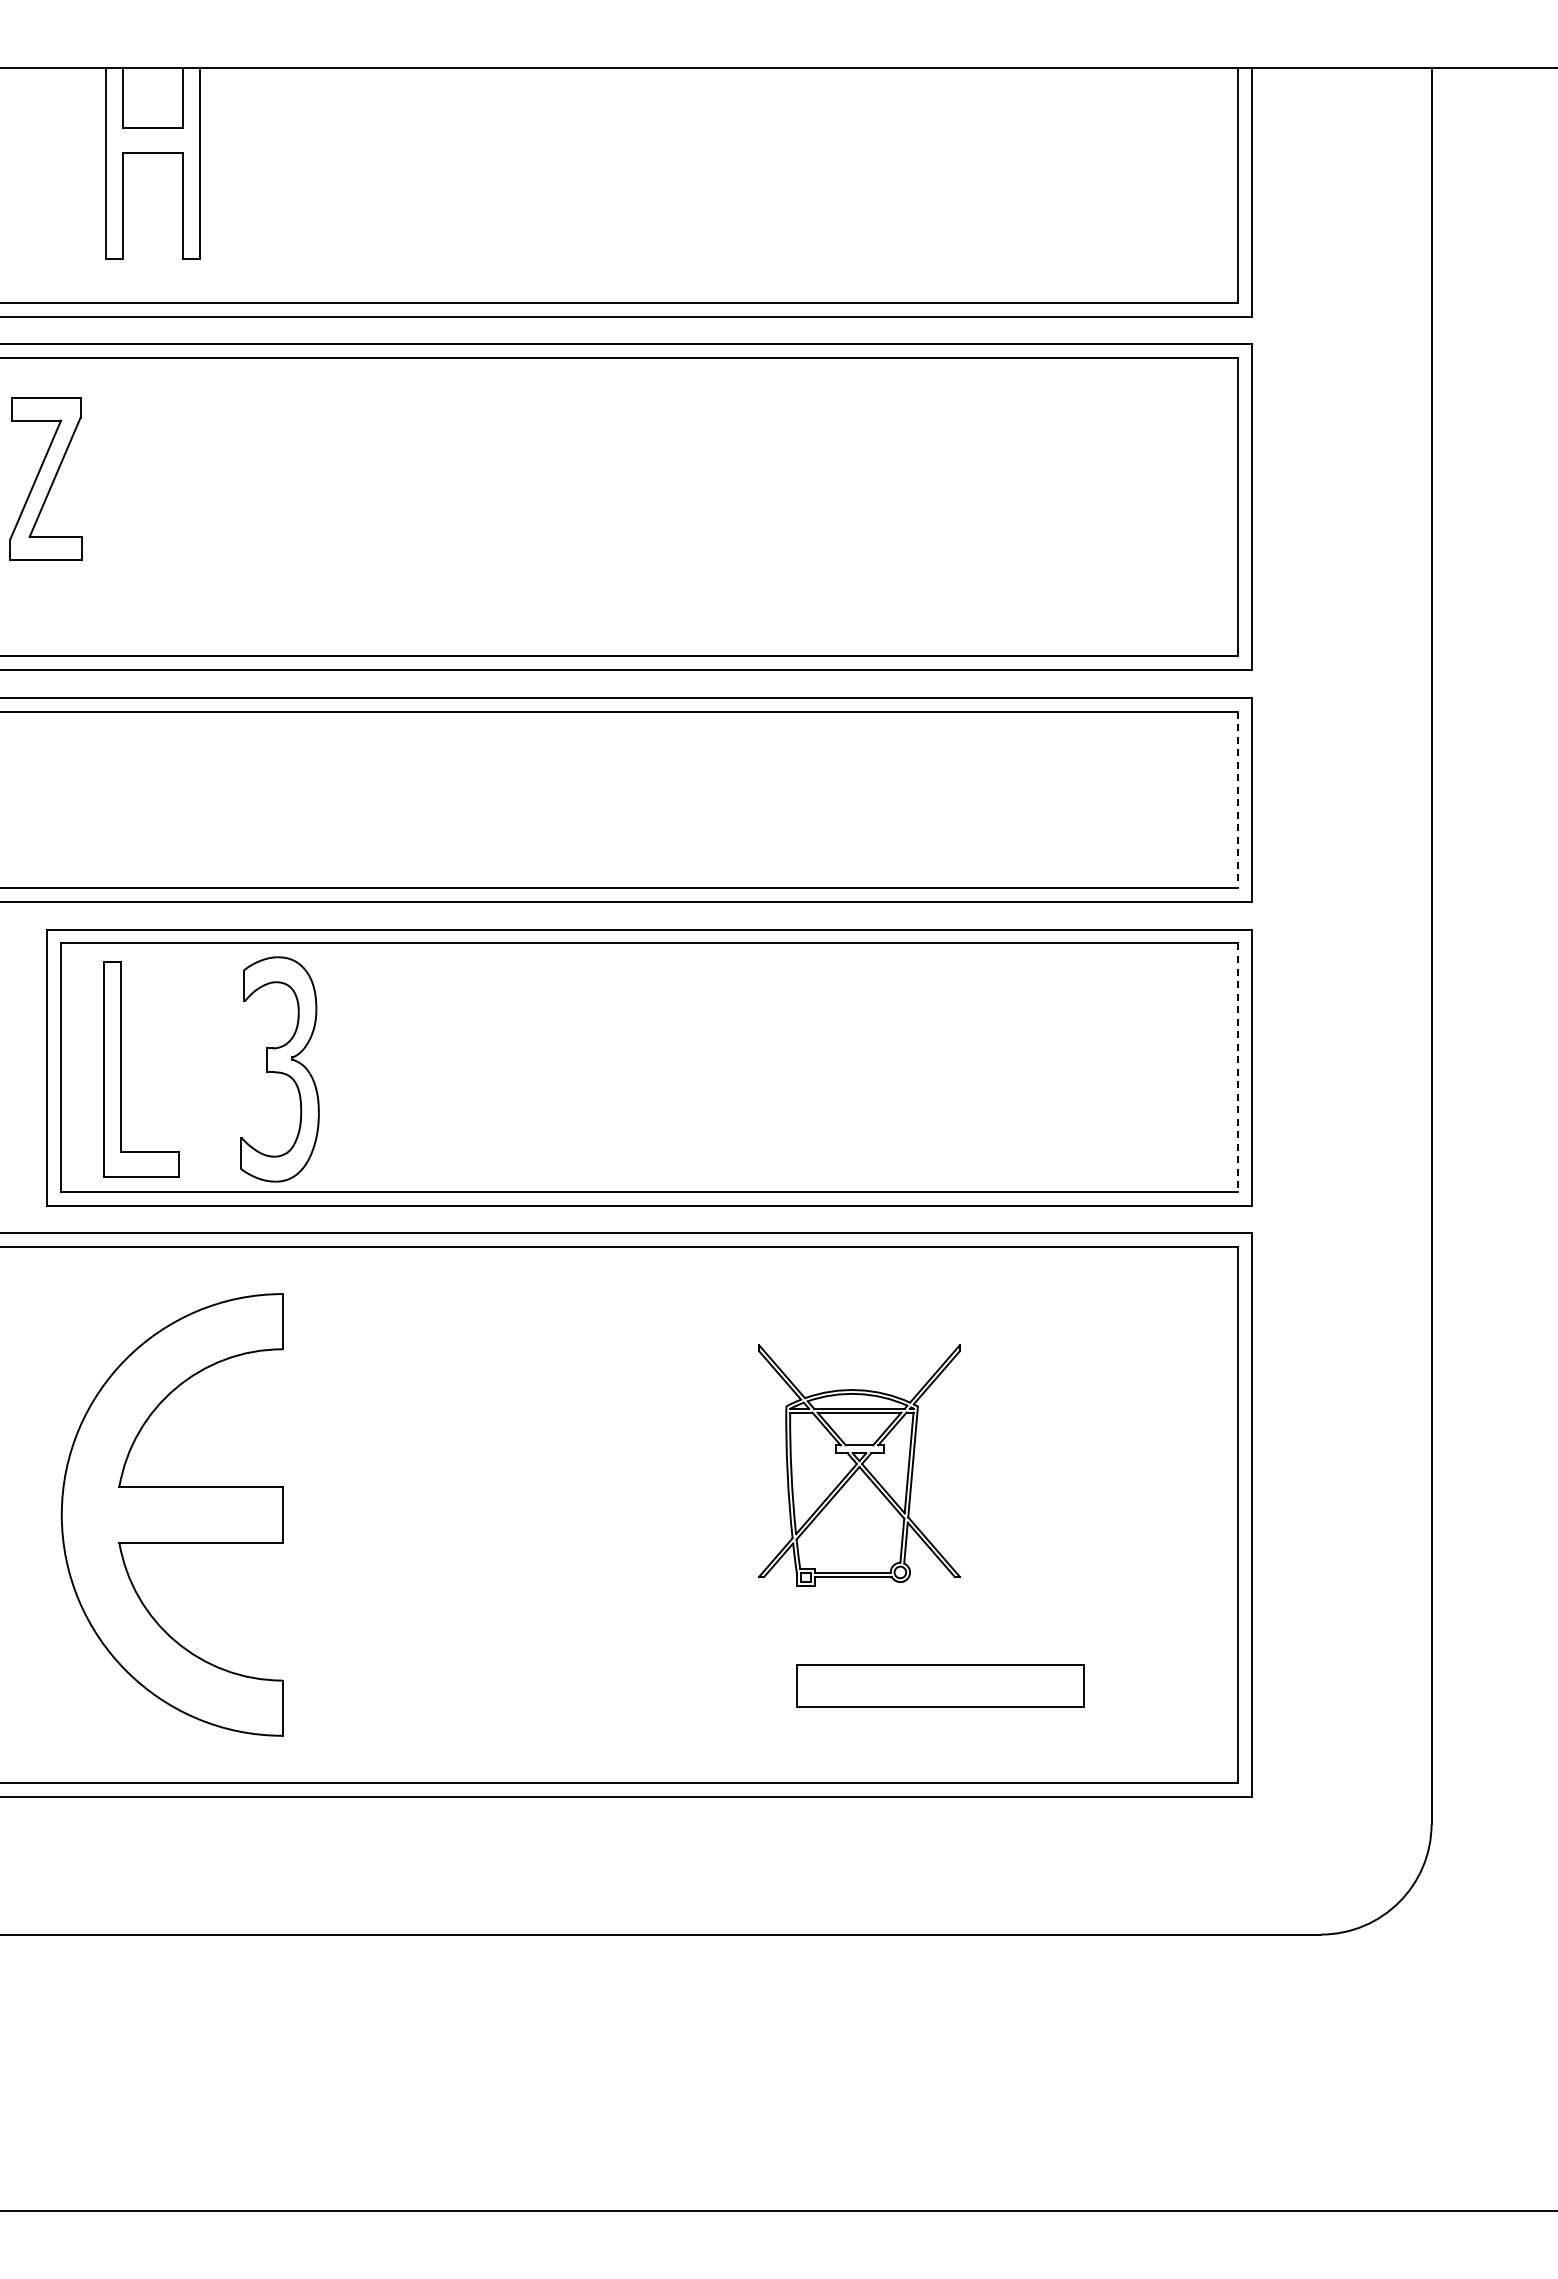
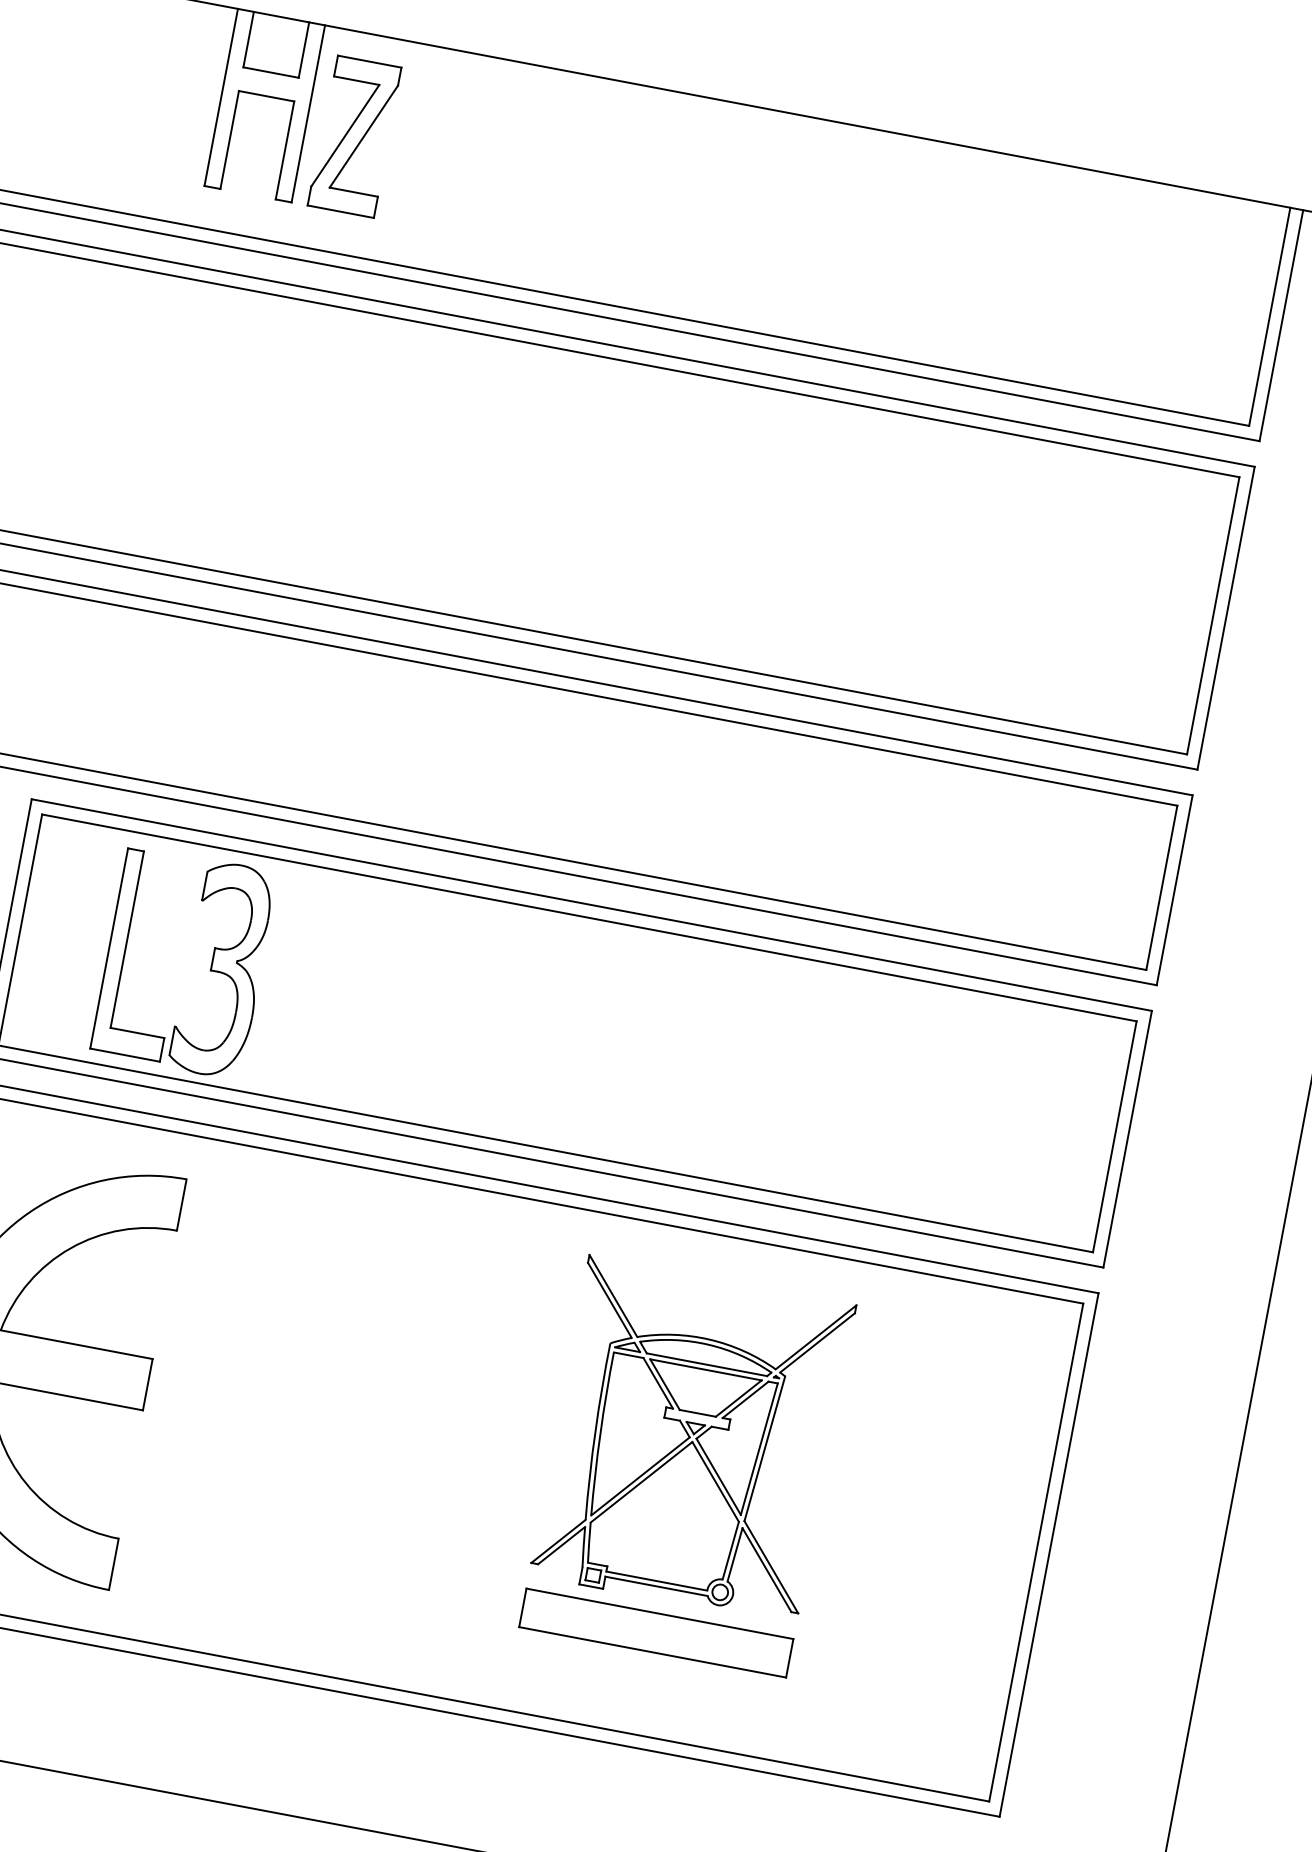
part: (45, 478) -> (354, 136), moved
line: (1238, 800) -> (1161, 888), dashed -> solid
line: (1238, 1068) -> (1114, 1137), dashed -> solid
part: (121, 1069) -> (125, 951), moved
part: (859, 1465) -> (692, 1440), size x1.43
part: (940, 1685) -> (656, 1632), moved

